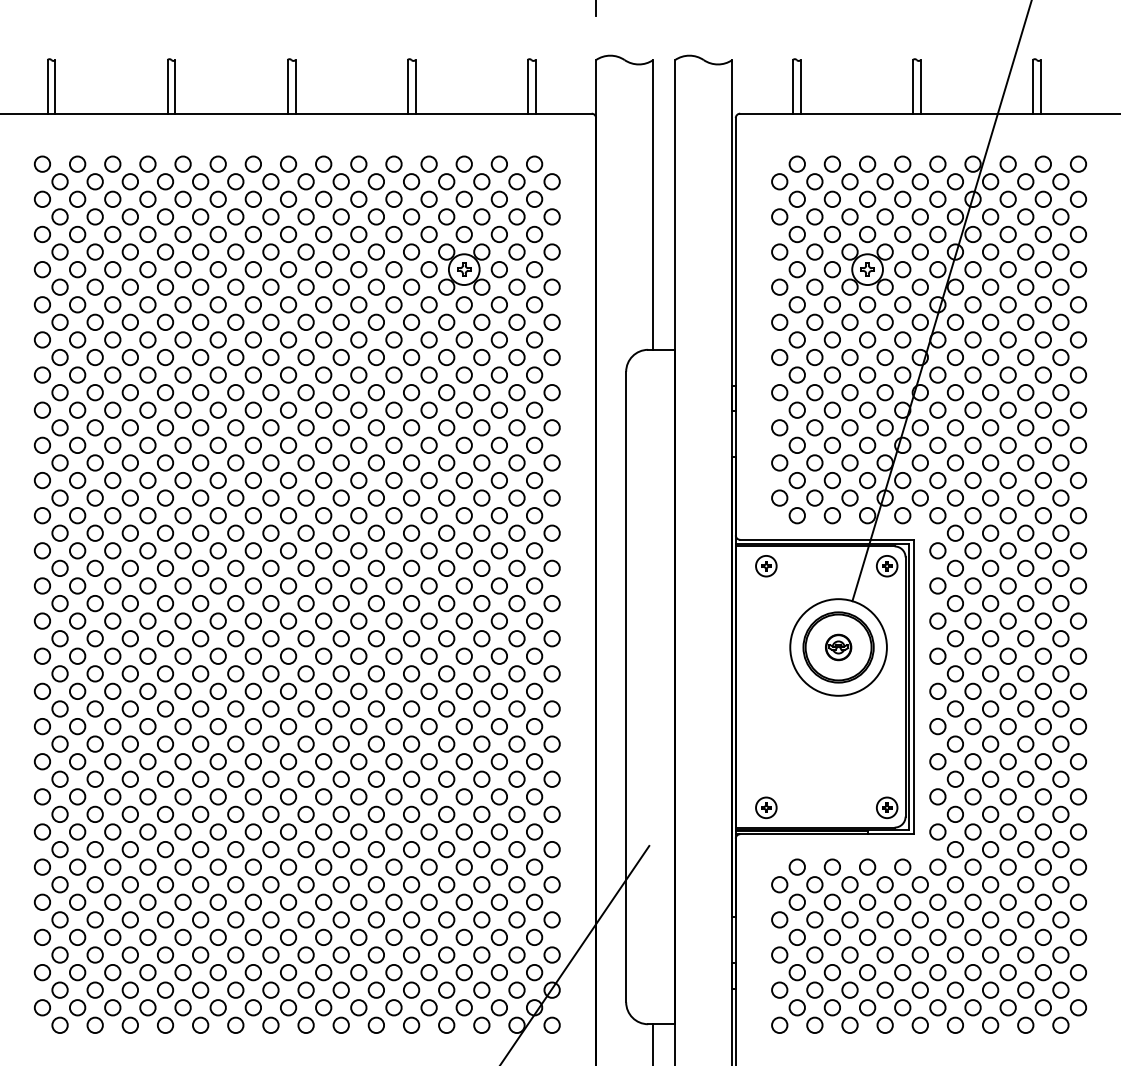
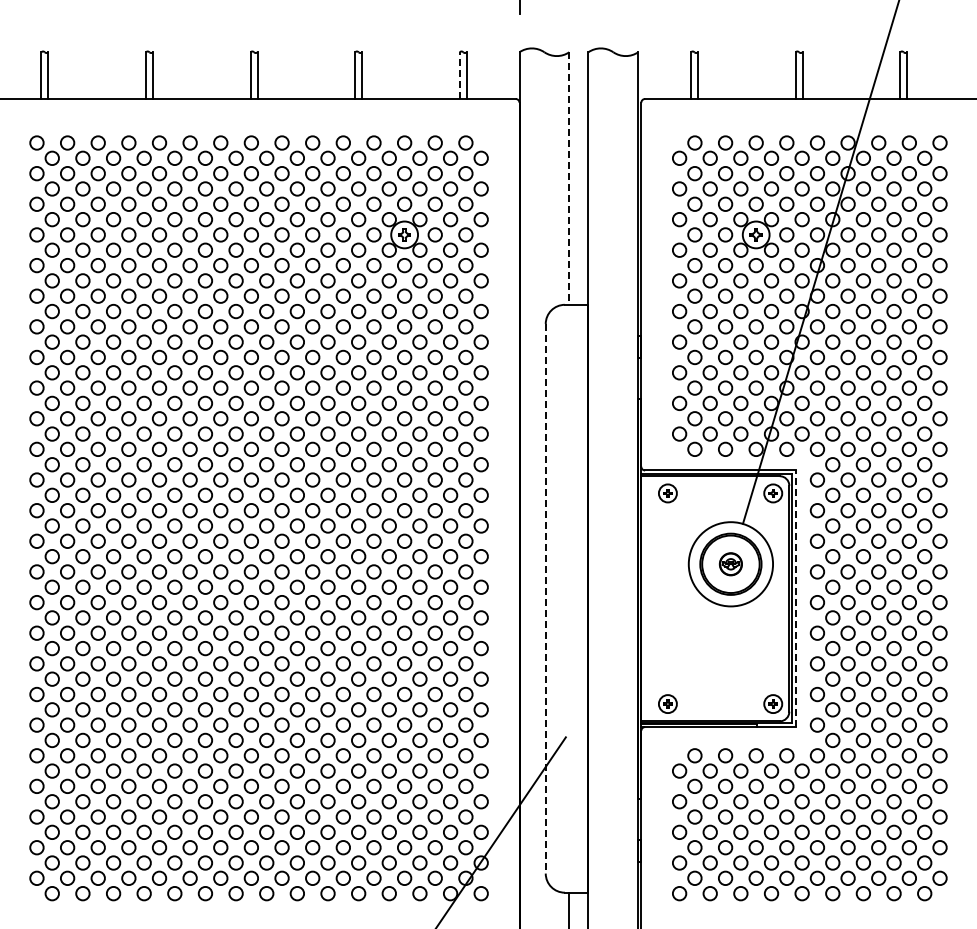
line: (527, 86) -> (459, 75), solid -> dashed
line: (653, 206) -> (569, 179), solid -> dashed
line: (625, 686) -> (545, 598), solid -> dashed
line: (913, 686) -> (796, 598), solid -> dashed

